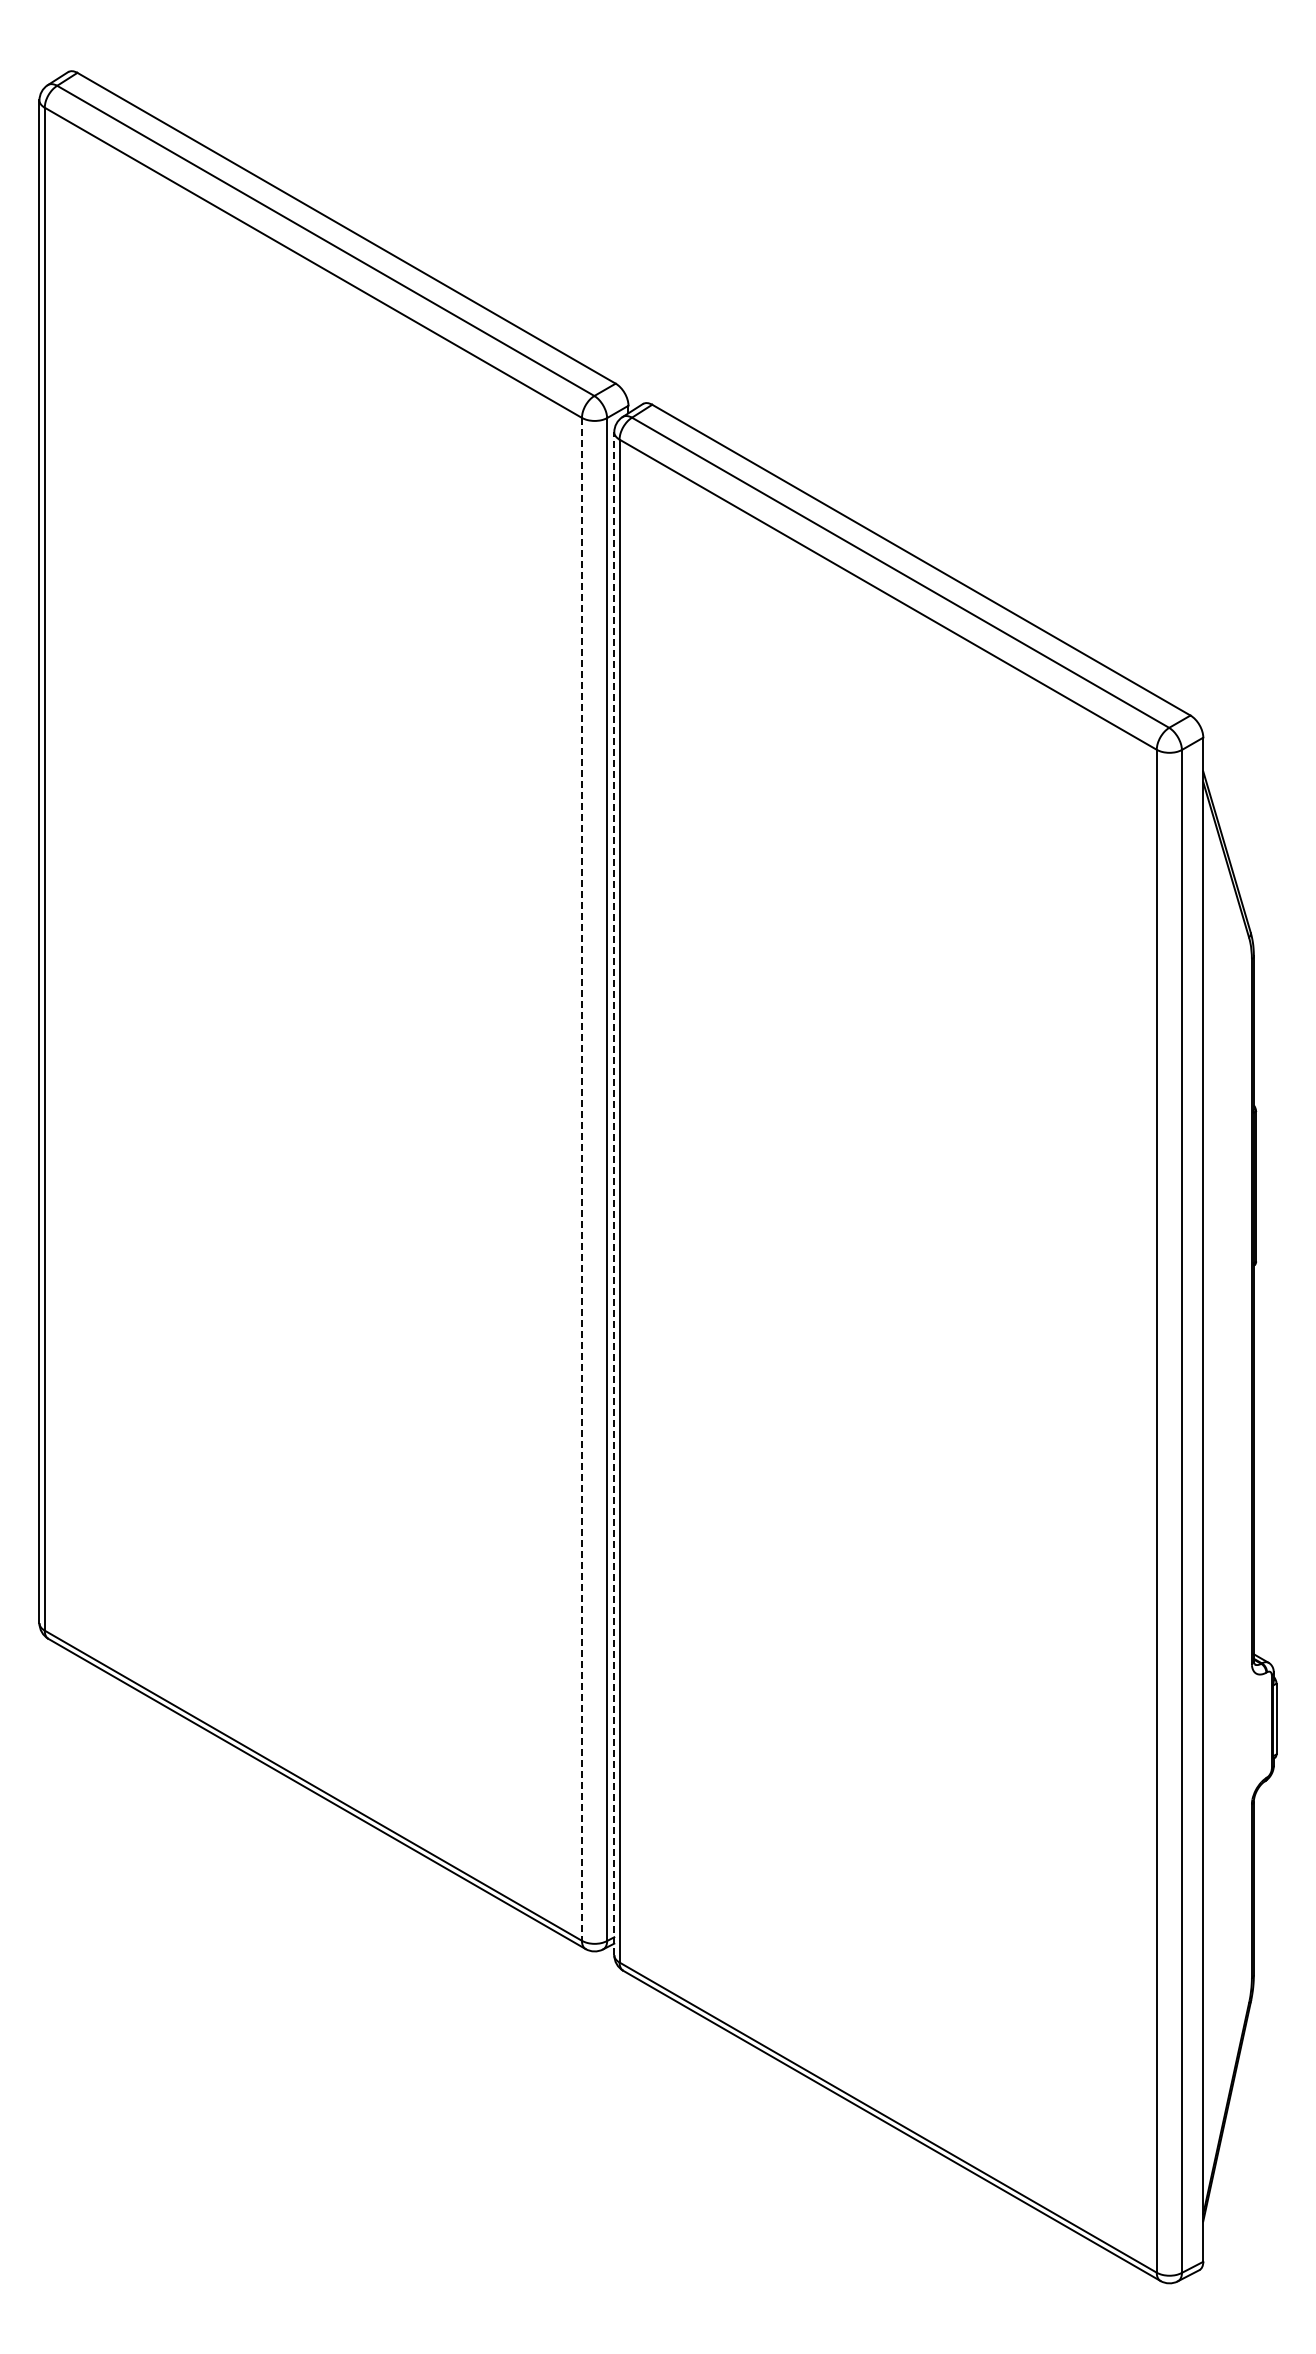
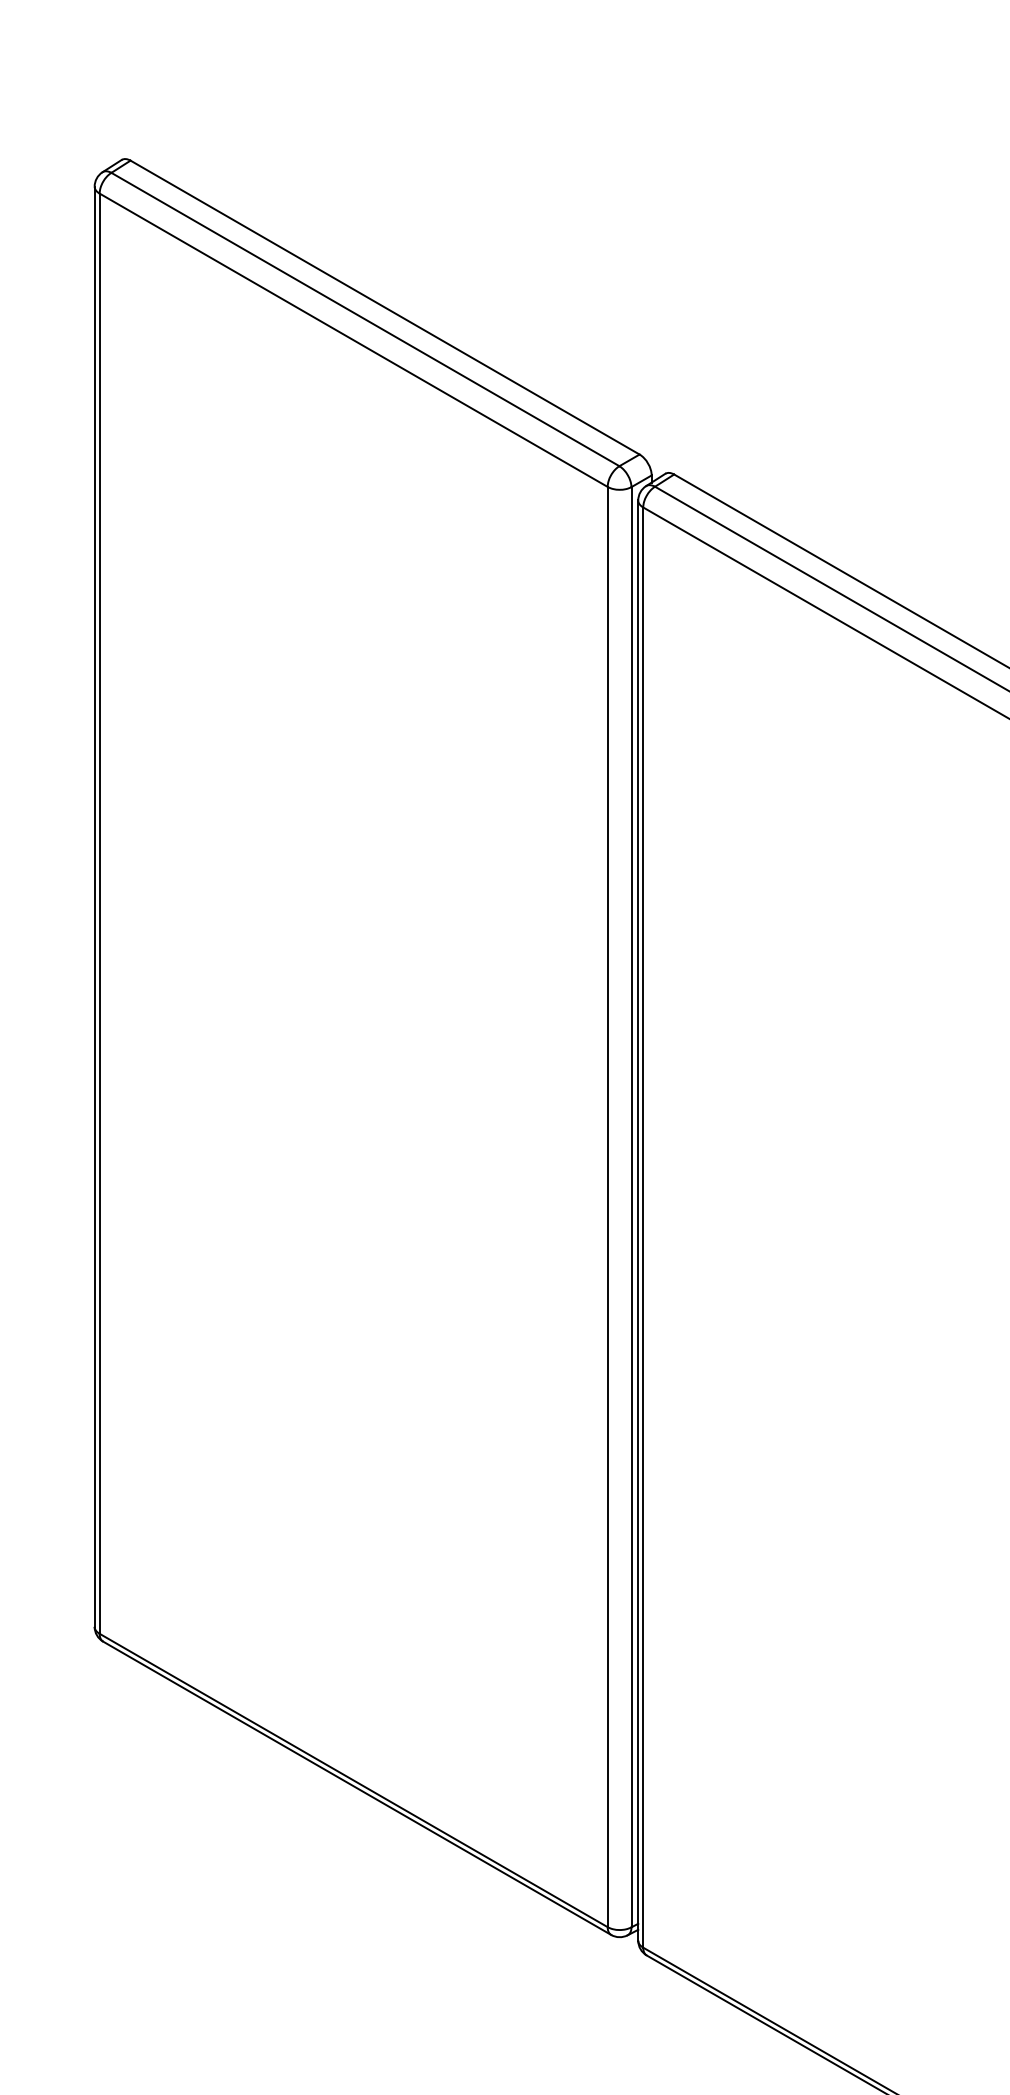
line: (581, 1179) -> (607, 1207), dashed -> solid
line: (614, 1193) -> (638, 1220), dashed -> solid

